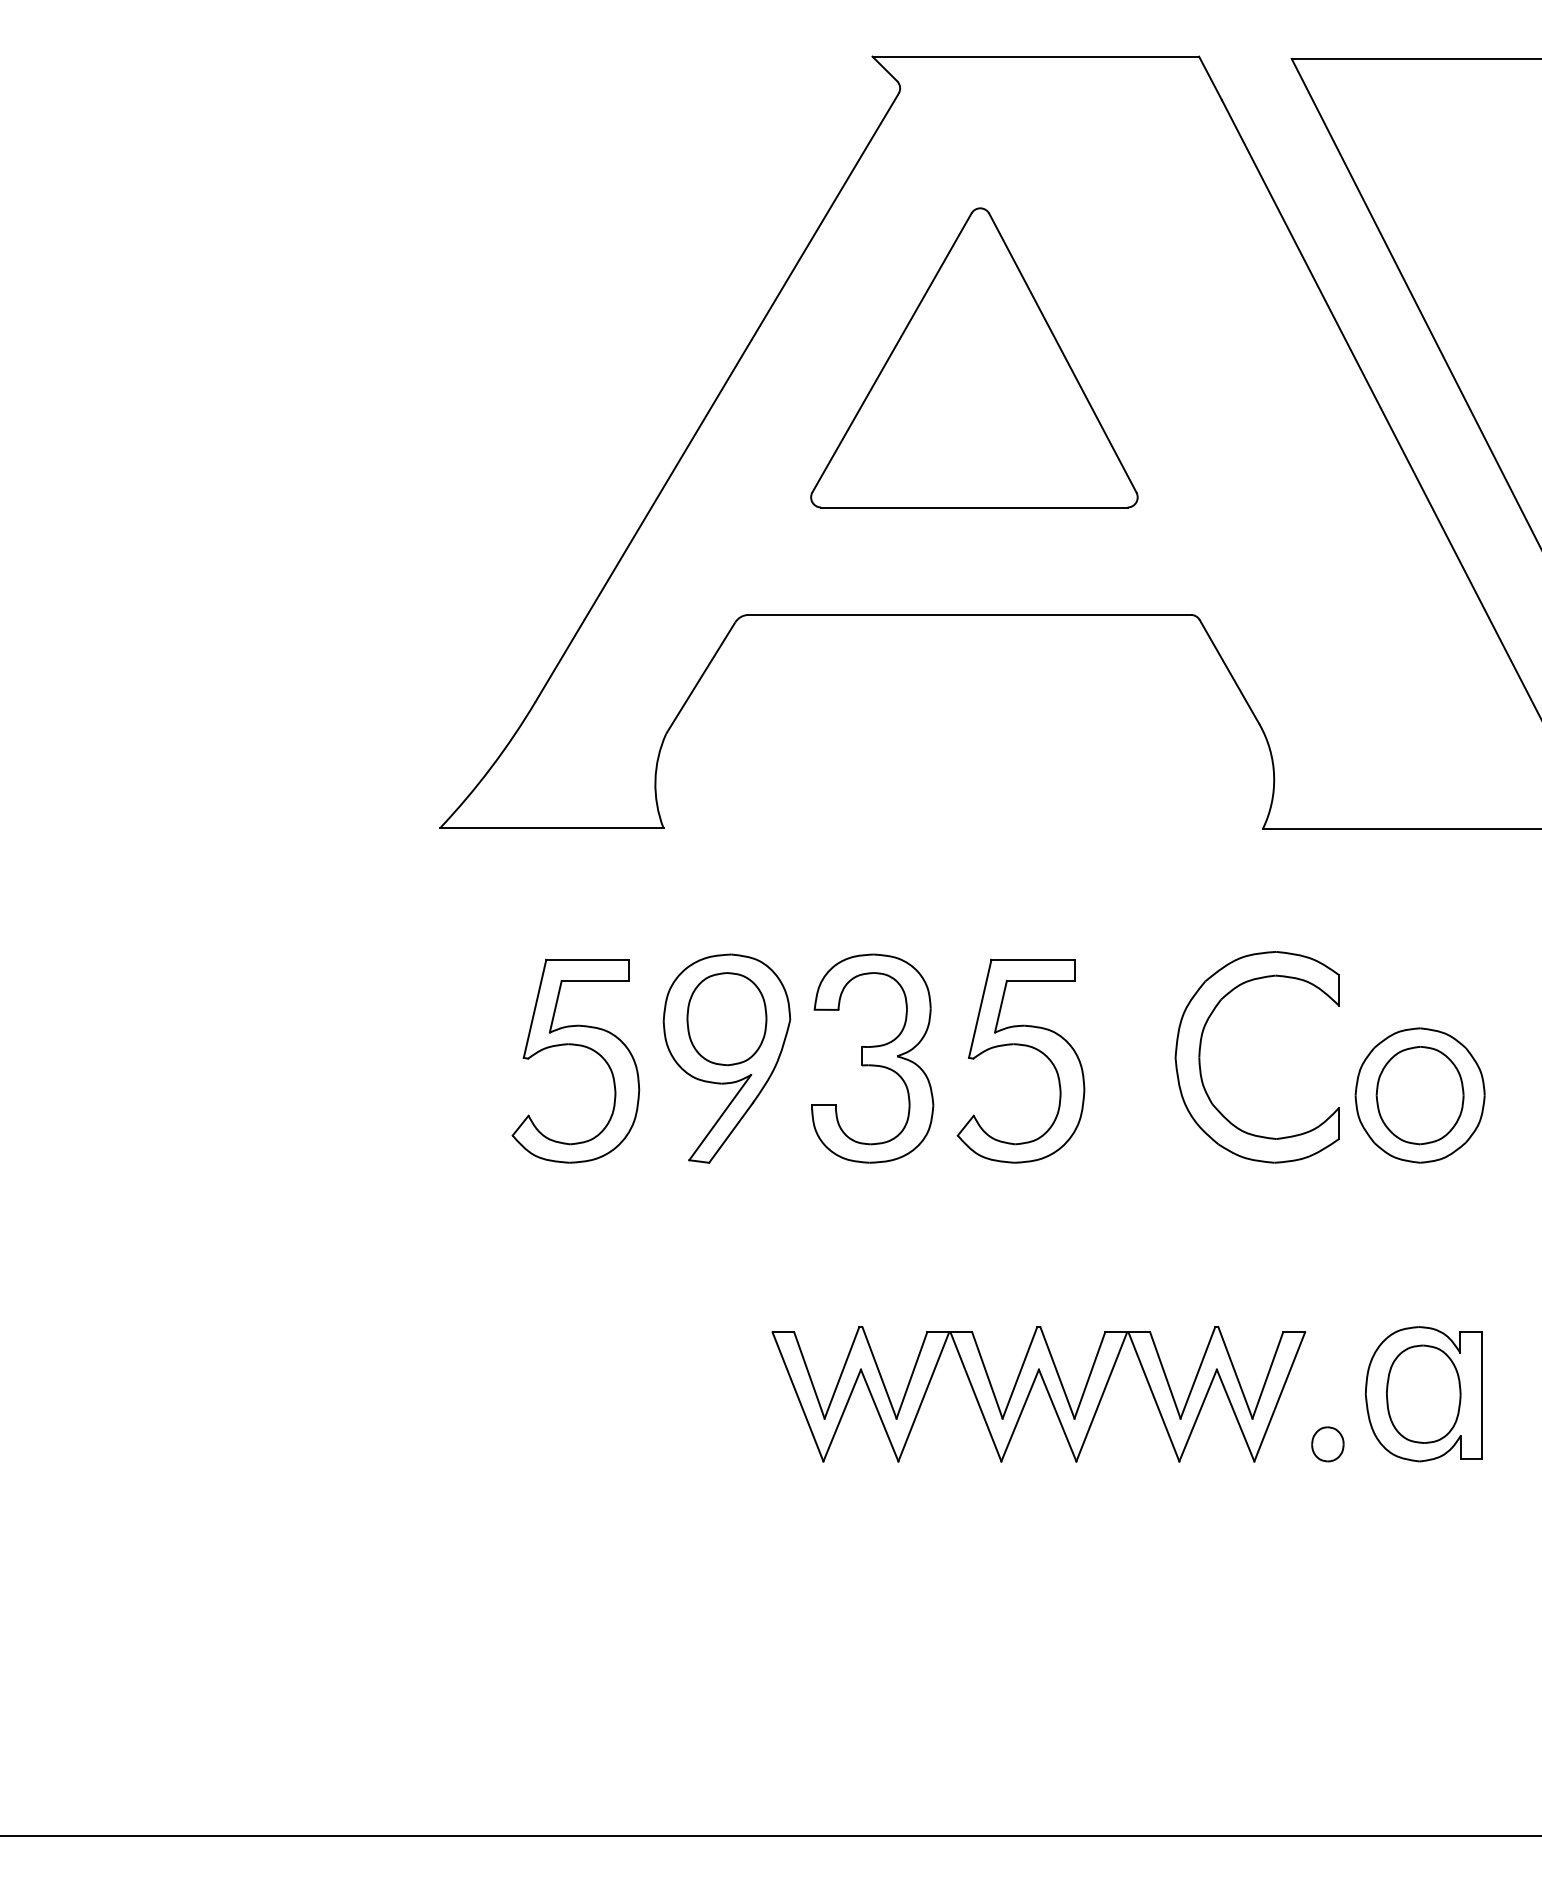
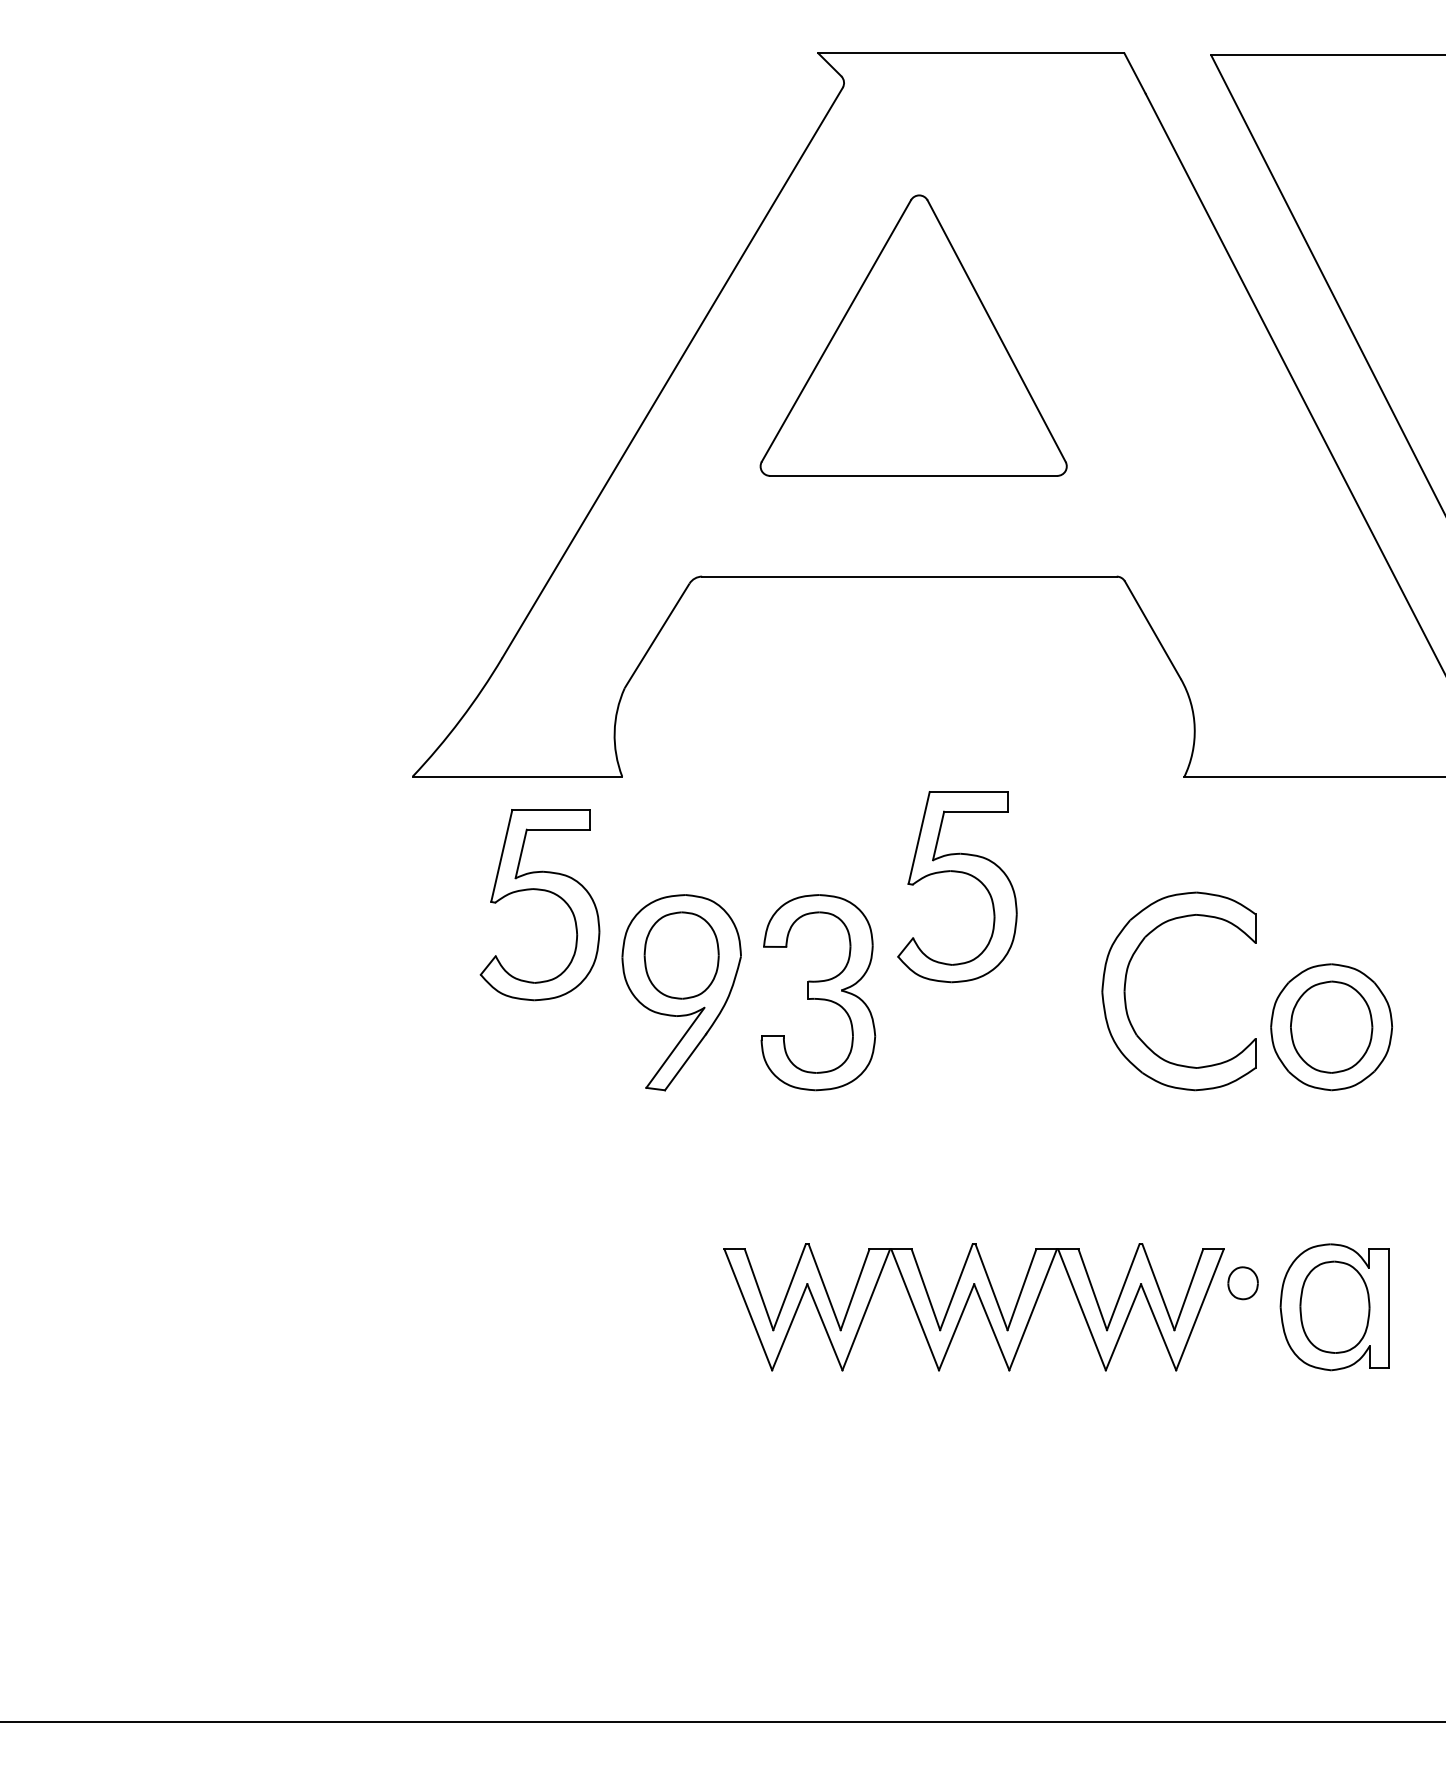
part: (579, 1046) -> (543, 891), moved
part: (1025, 1046) -> (961, 873), moved
part: (1327, 1444) -> (1242, 1283), moved

